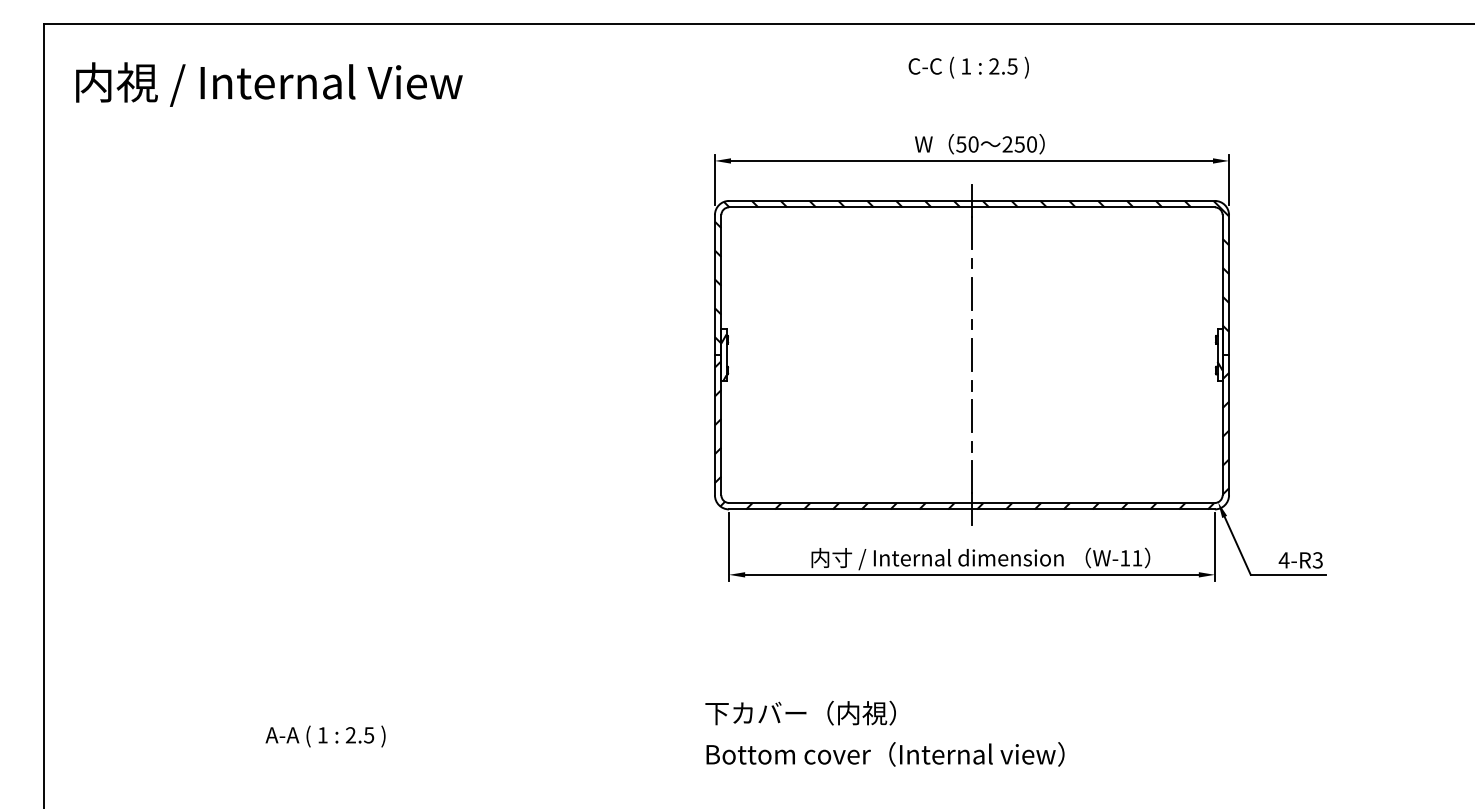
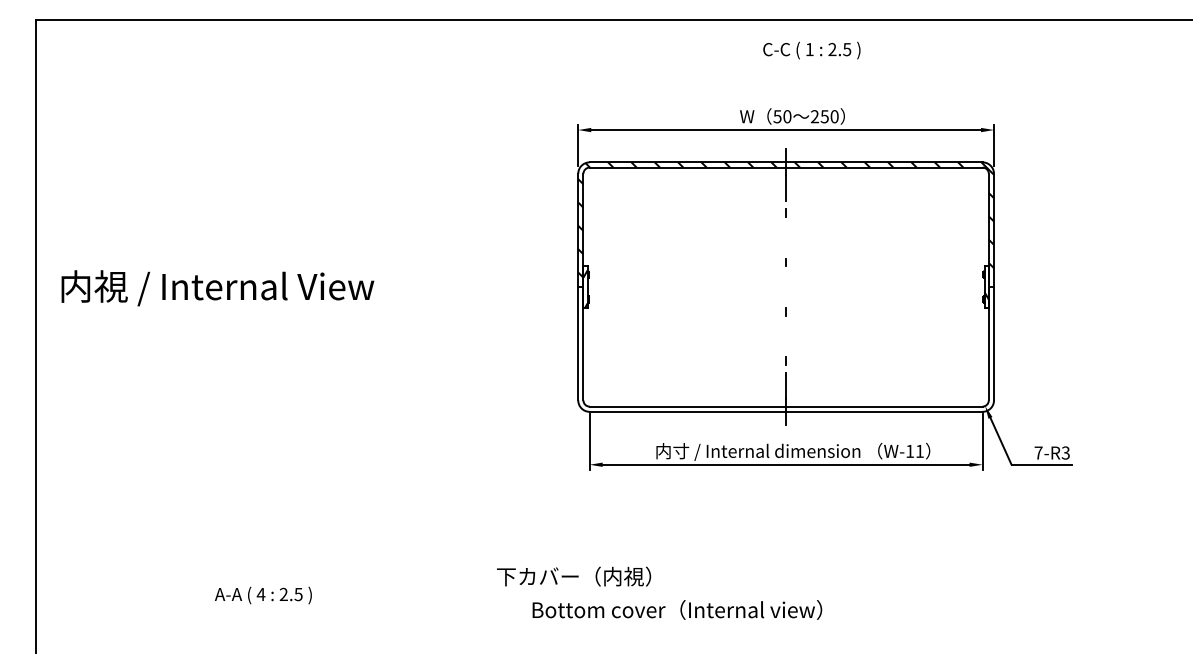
text: (968, 67) -> (811, 50), moved
text: (269, 84) -> (218, 288), moved
line: (972, 294) -> (786, 238), removed
line: (972, 355) -> (786, 287), removed
line: (972, 416) -> (786, 336), removed
hatch: (971, 435) -> (785, 352), removed
text: (1283, 560) -> (1038, 453), 4-R3 -> 7-R3
text: (800, 712) -> (573, 576), moved
text: (322, 735) -> (260, 594), 1 -> 4
text: (885, 754) -> (677, 610), moved

